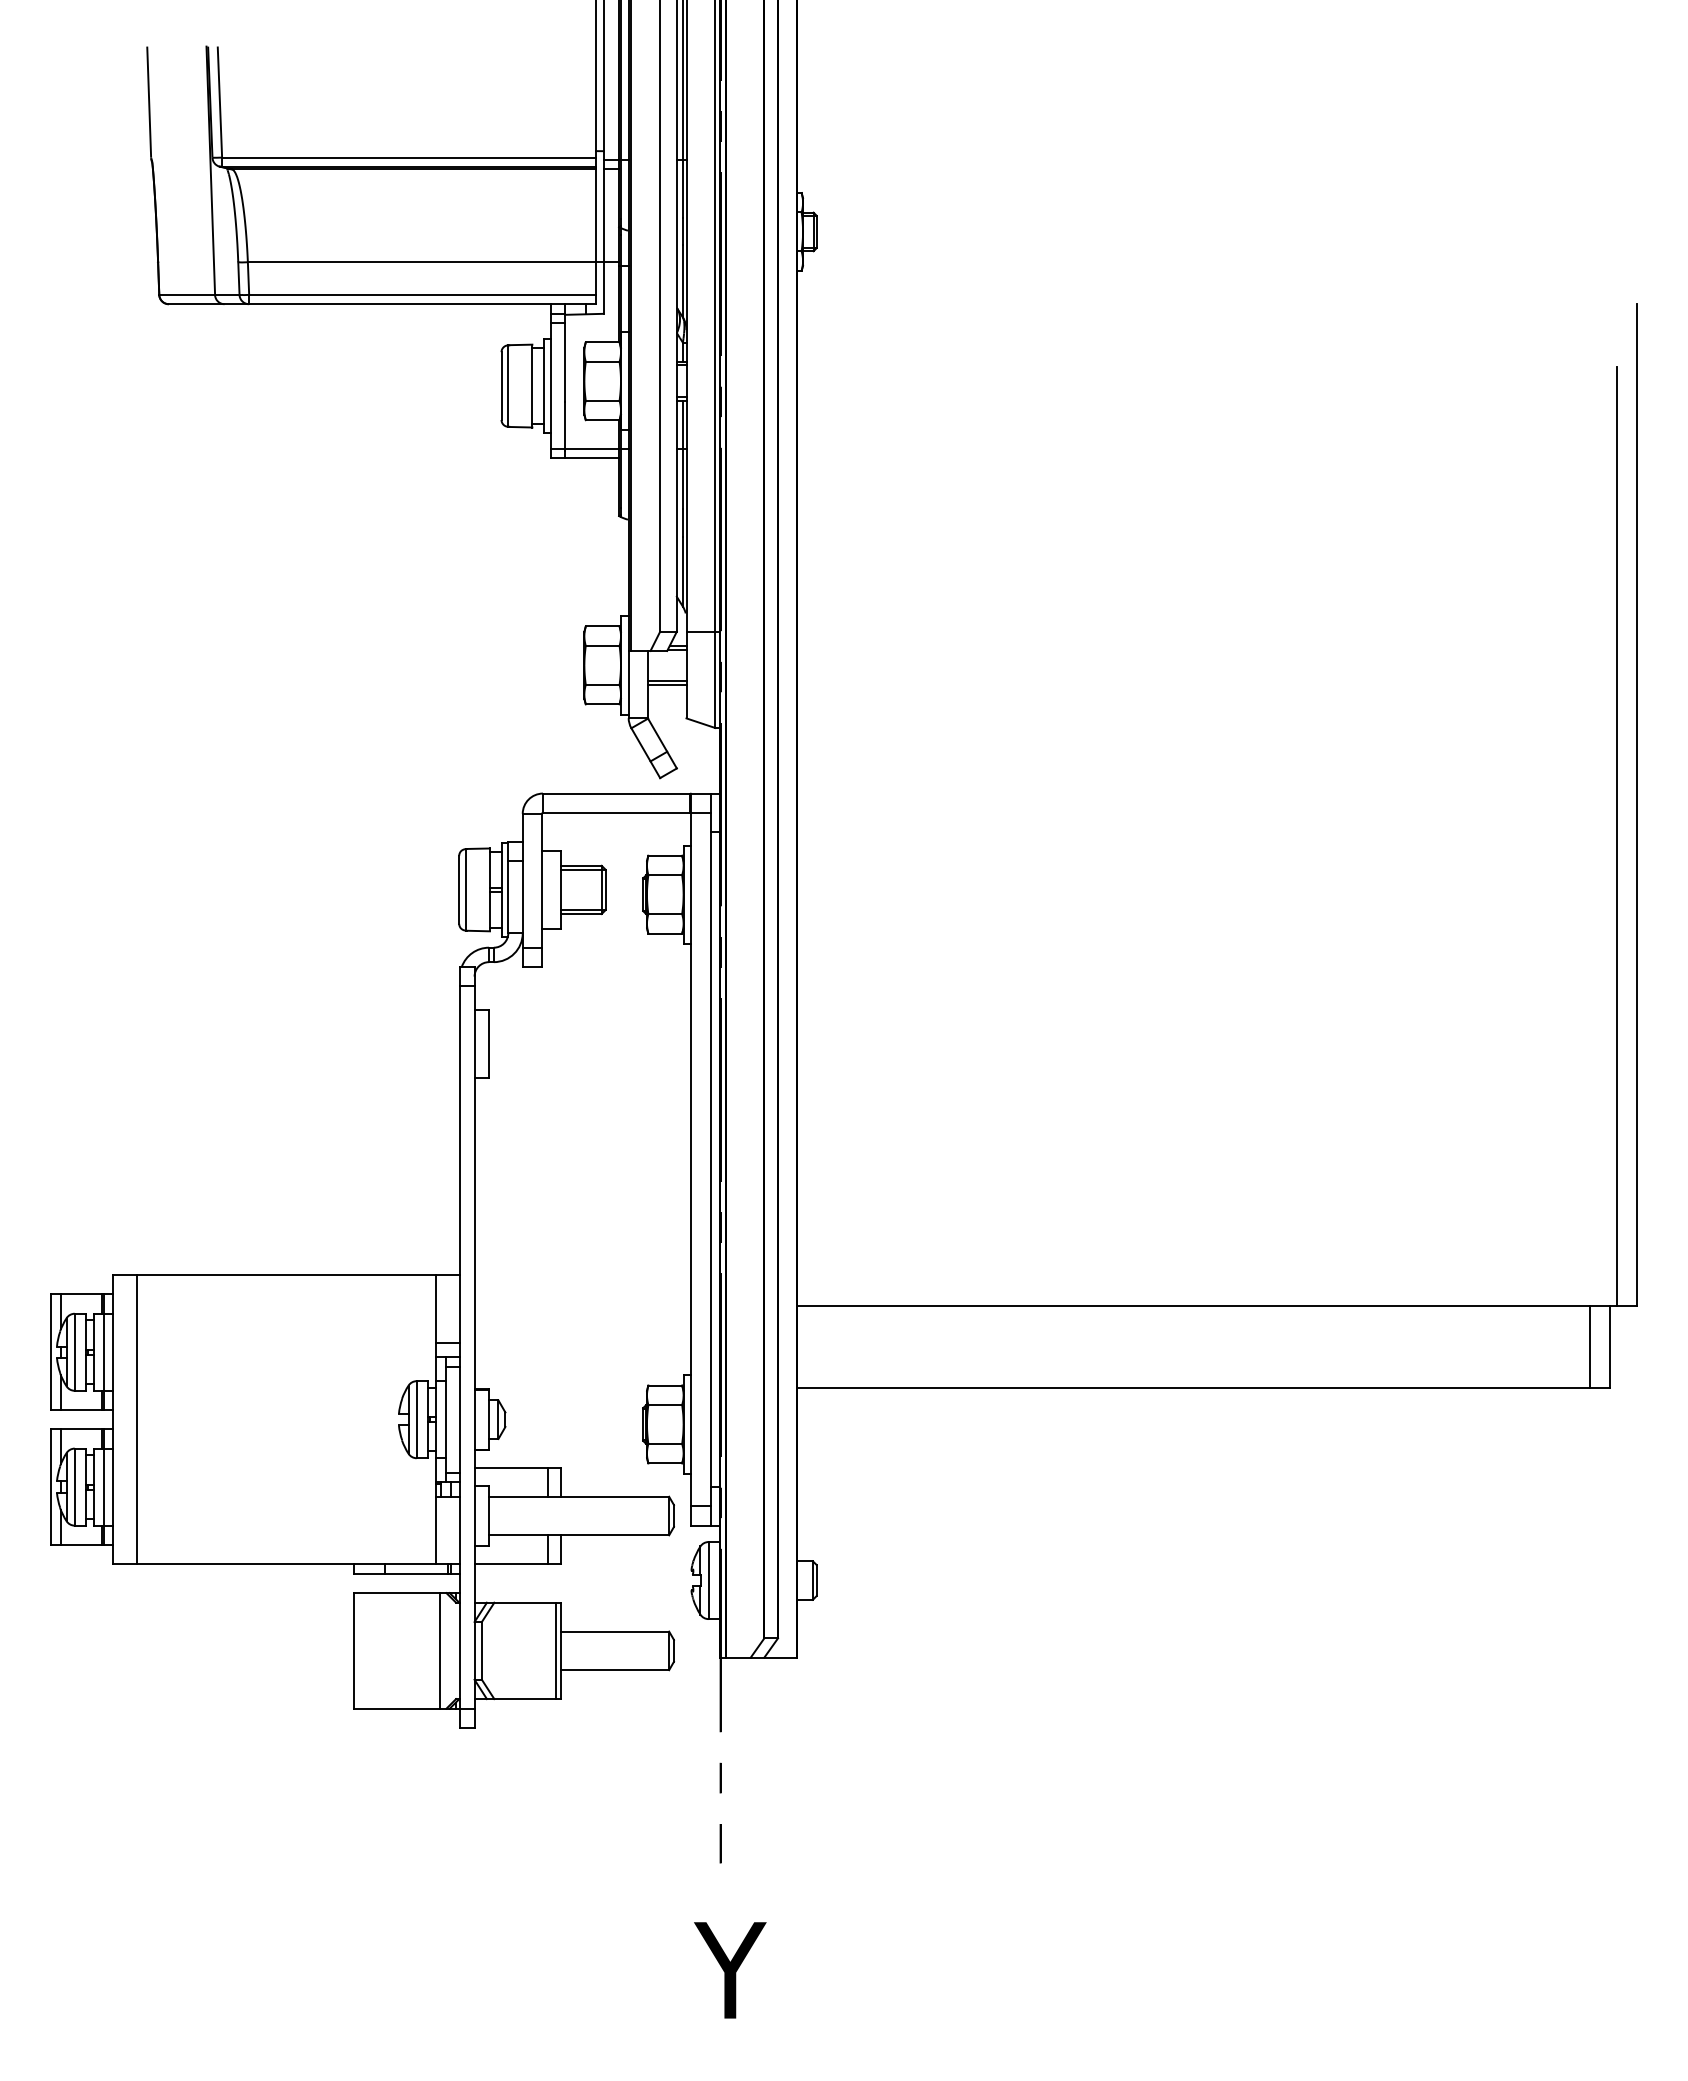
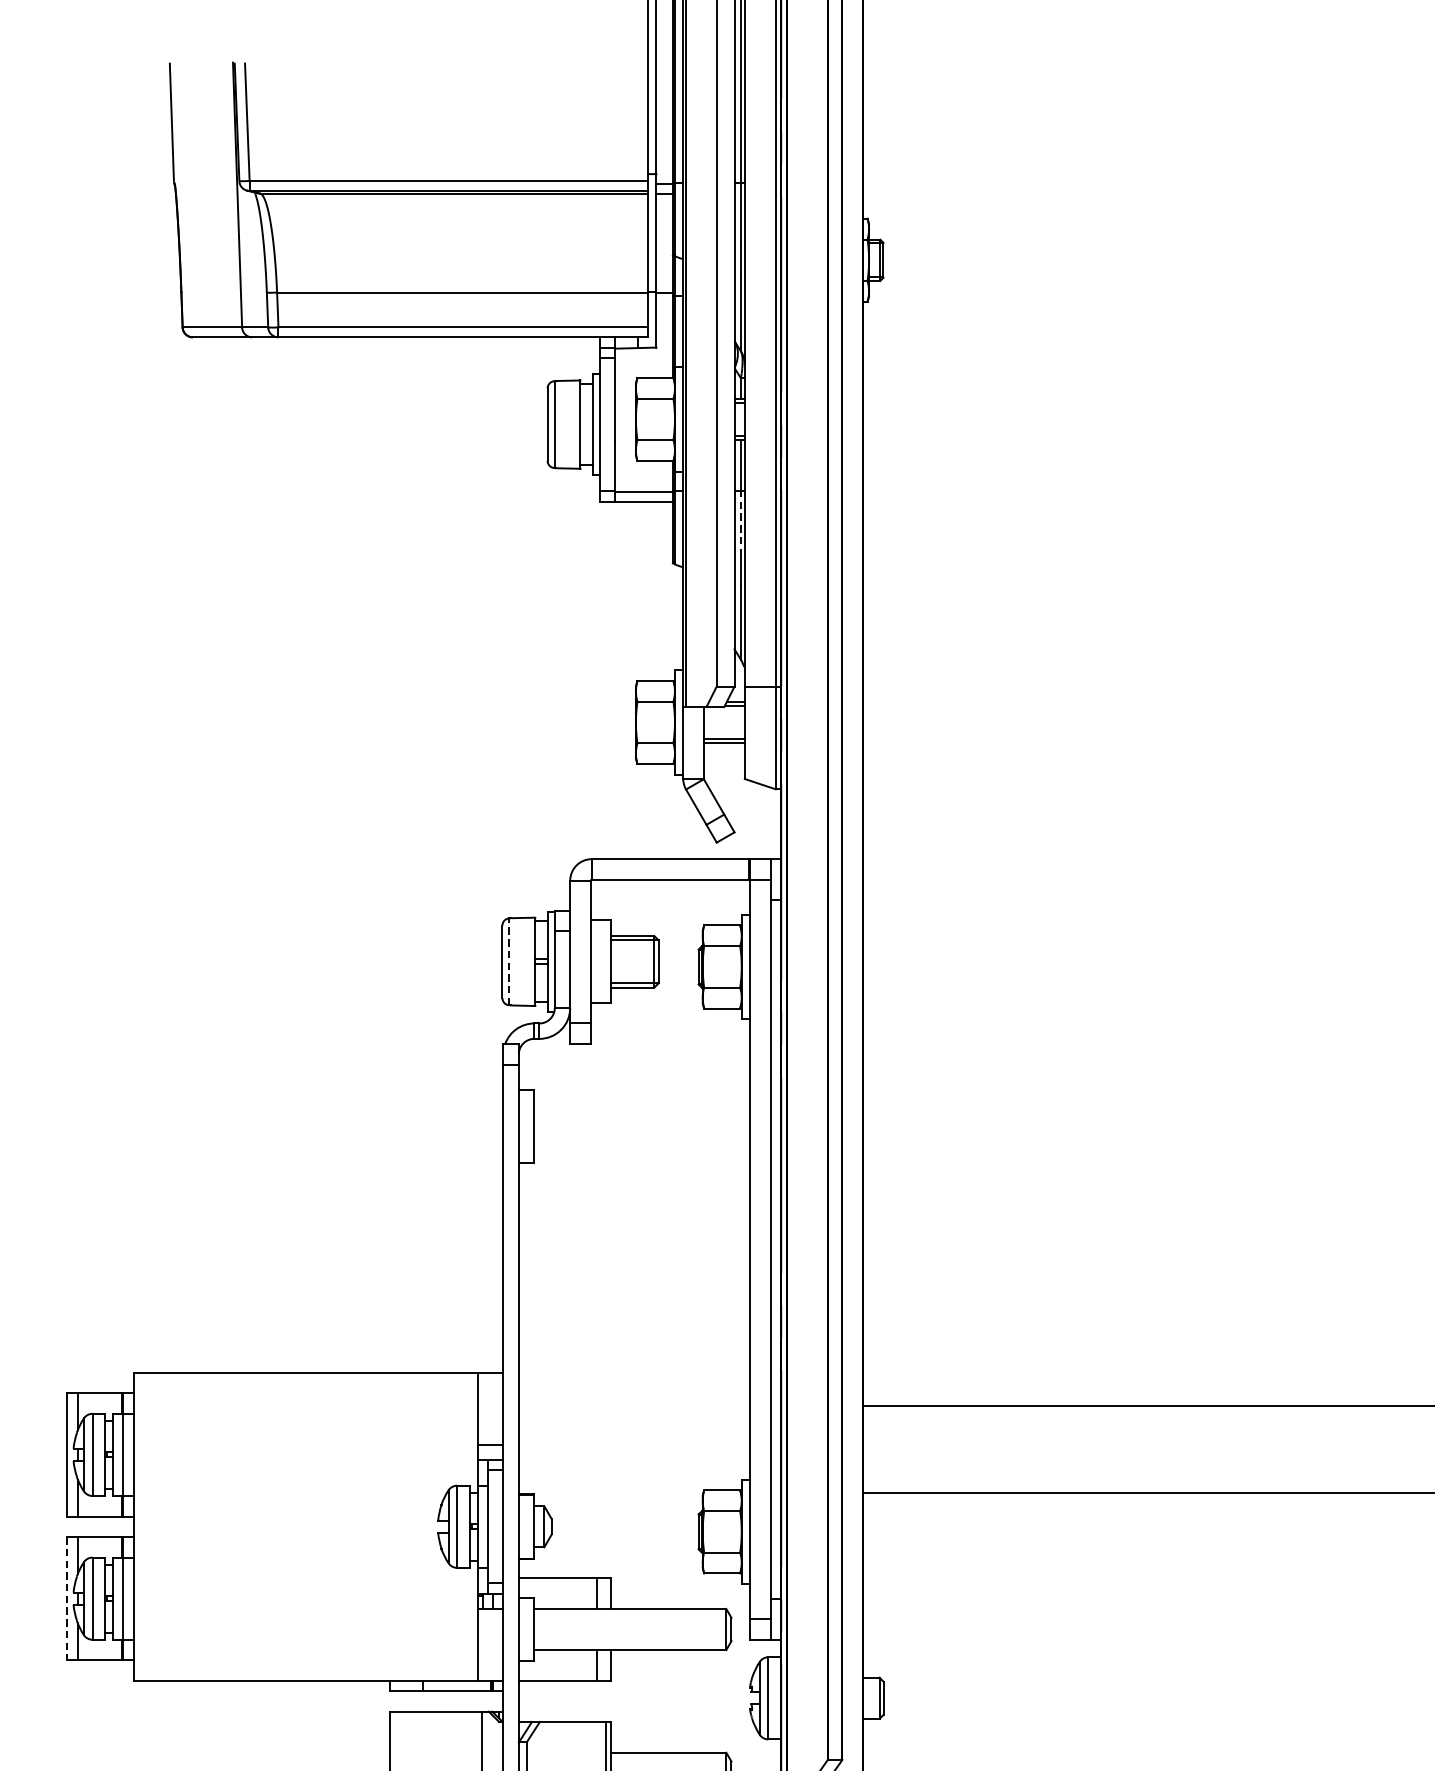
line: (682, 478) -> (740, 523), solid -> dashed
line: (465, 889) -> (509, 961), solid -> dashed
line: (137, 1419) -> (159, 1526), removed
line: (50, 1487) -> (66, 1599), solid -> dashed

